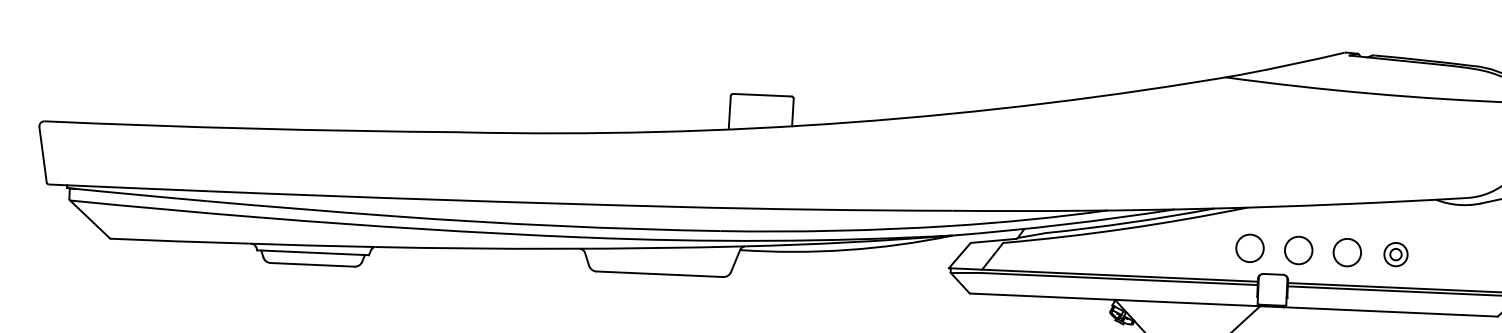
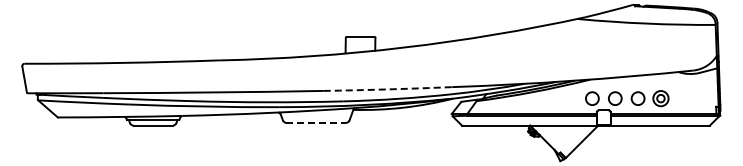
arc: (814, 209) -> (387, 89), solid -> dashed
part: (1395, 254) -> (660, 98), size x1.4
line: (660, 273) -> (316, 122), solid -> dashed

